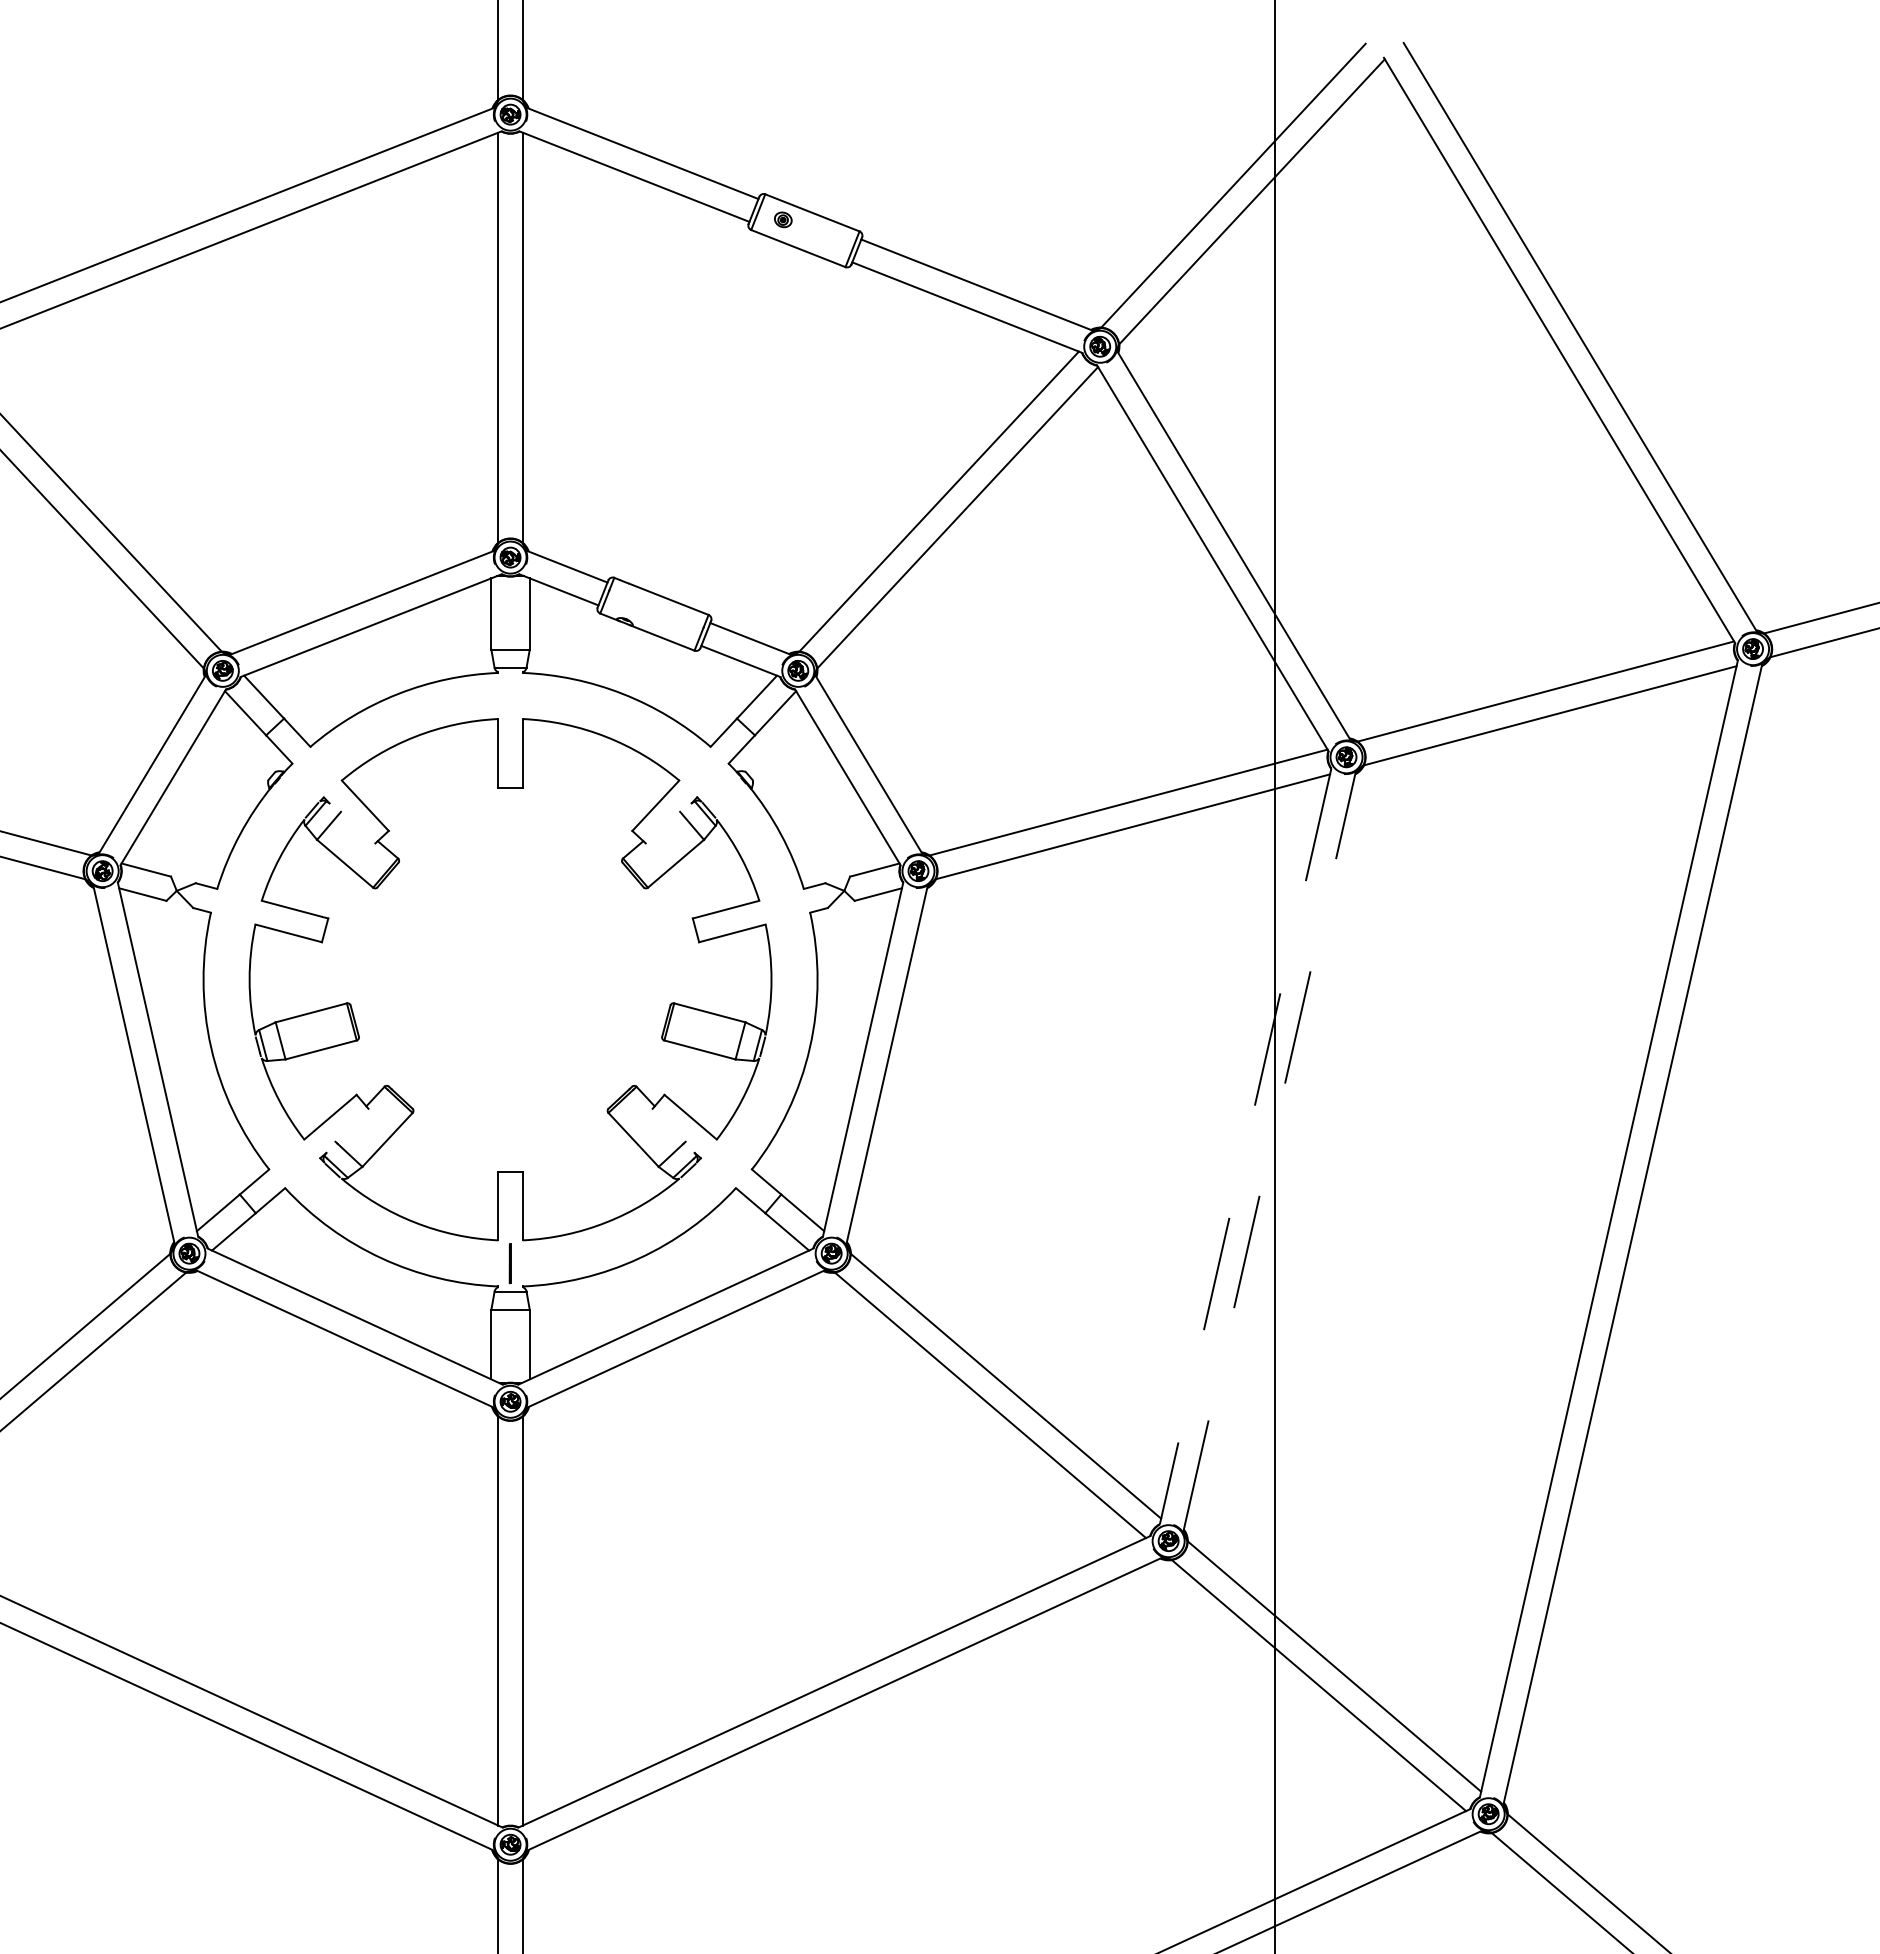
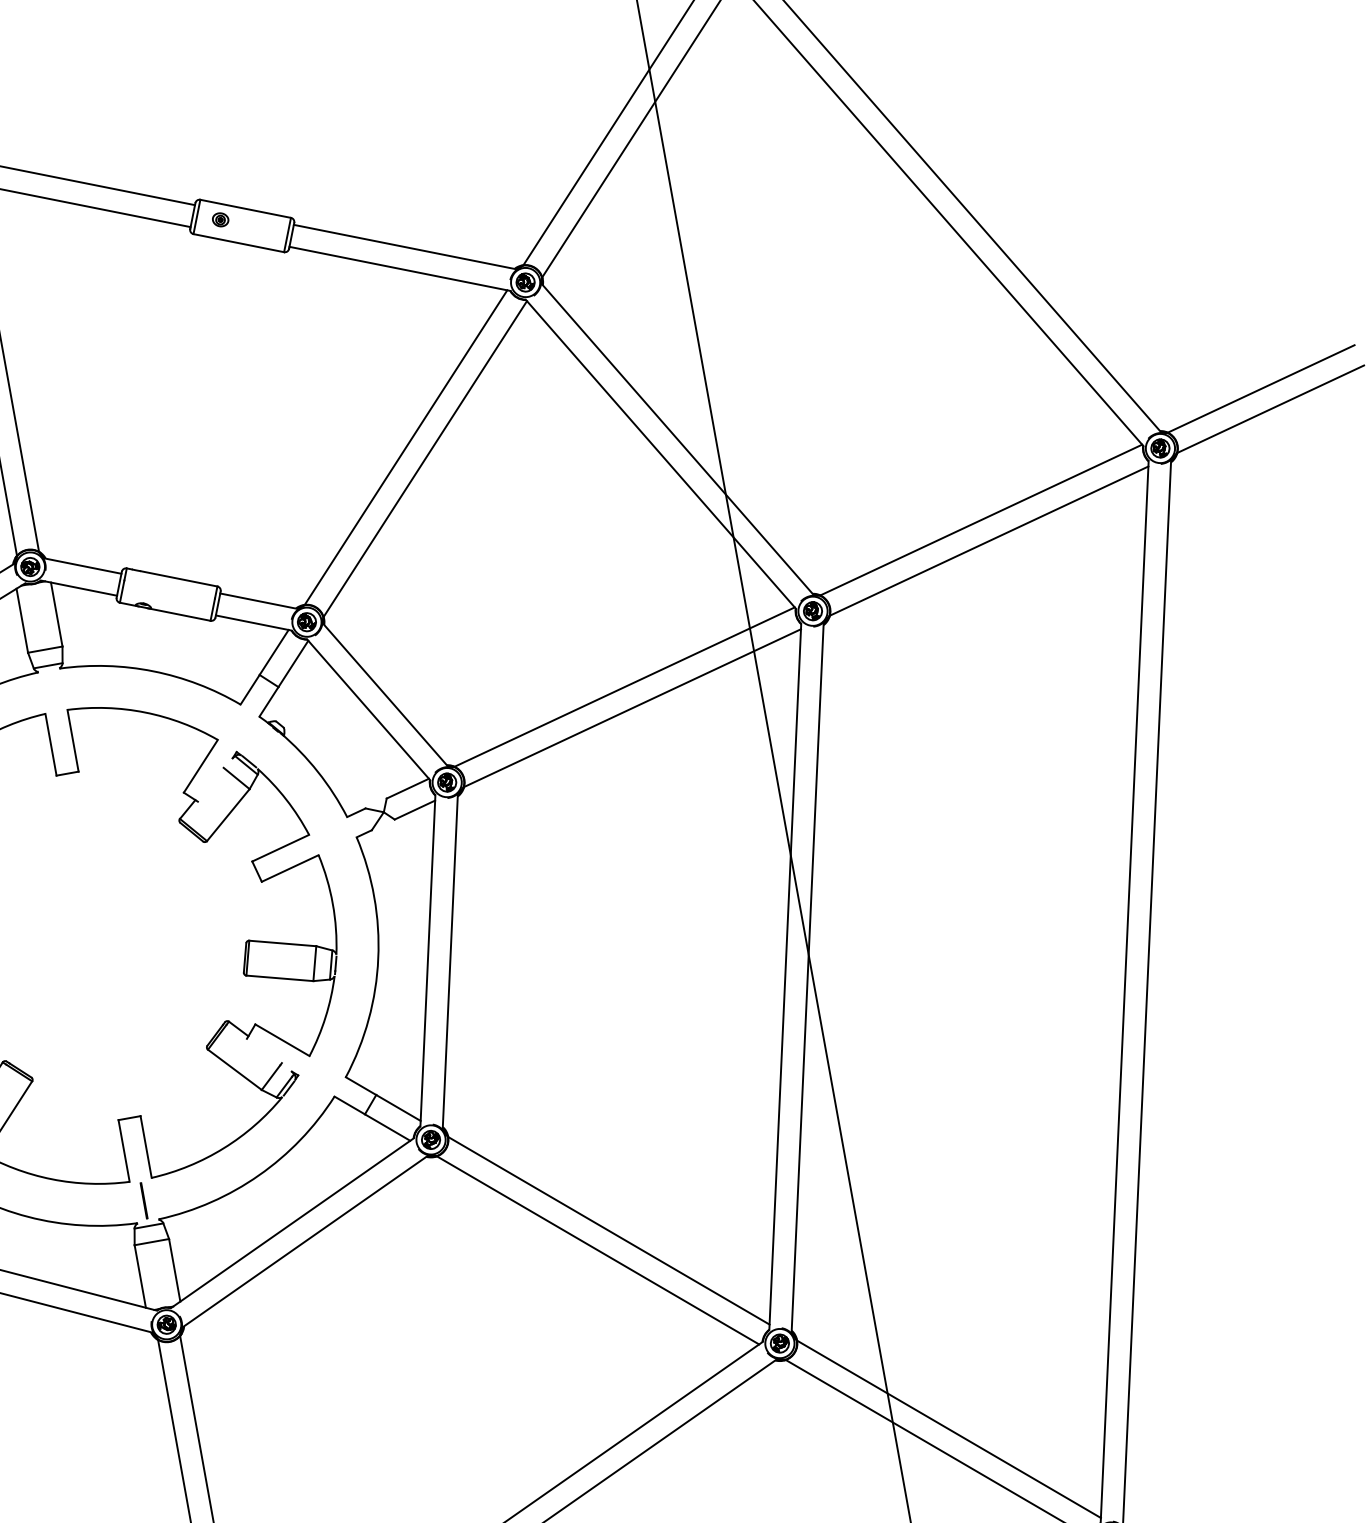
line: (1245, 1147) -> (785, 977), dashed -> solid
line: (1269, 1151) -> (807, 977), dashed -> solid

